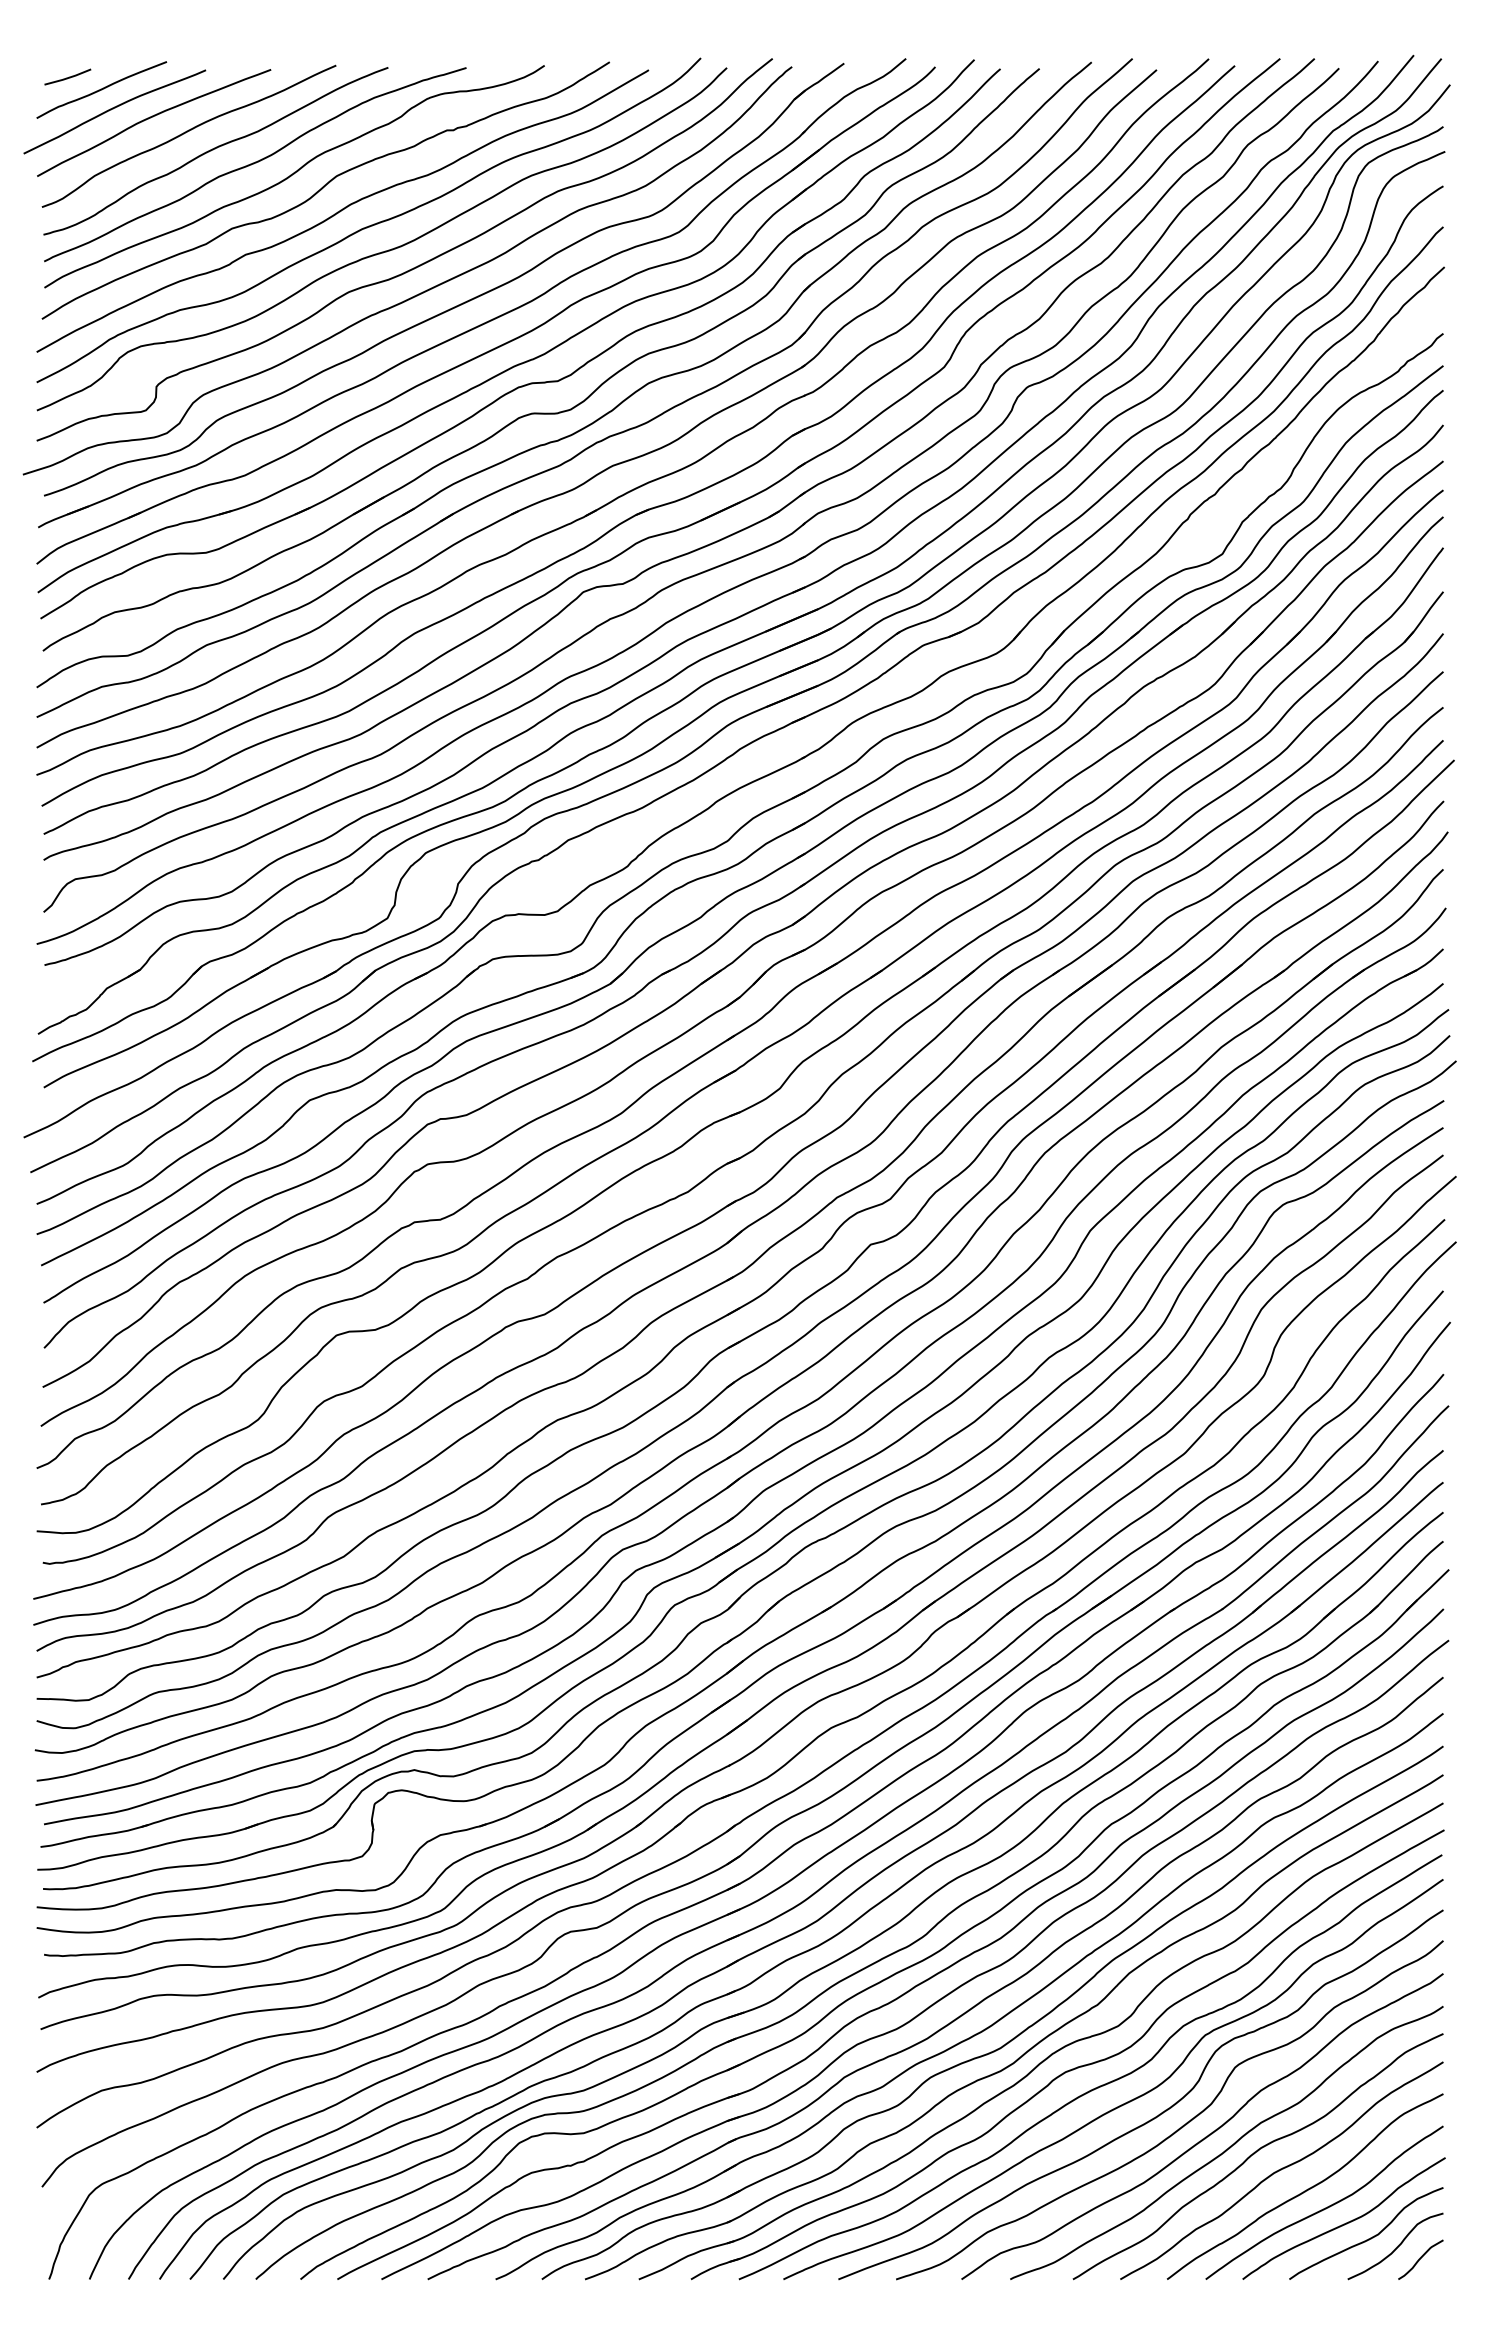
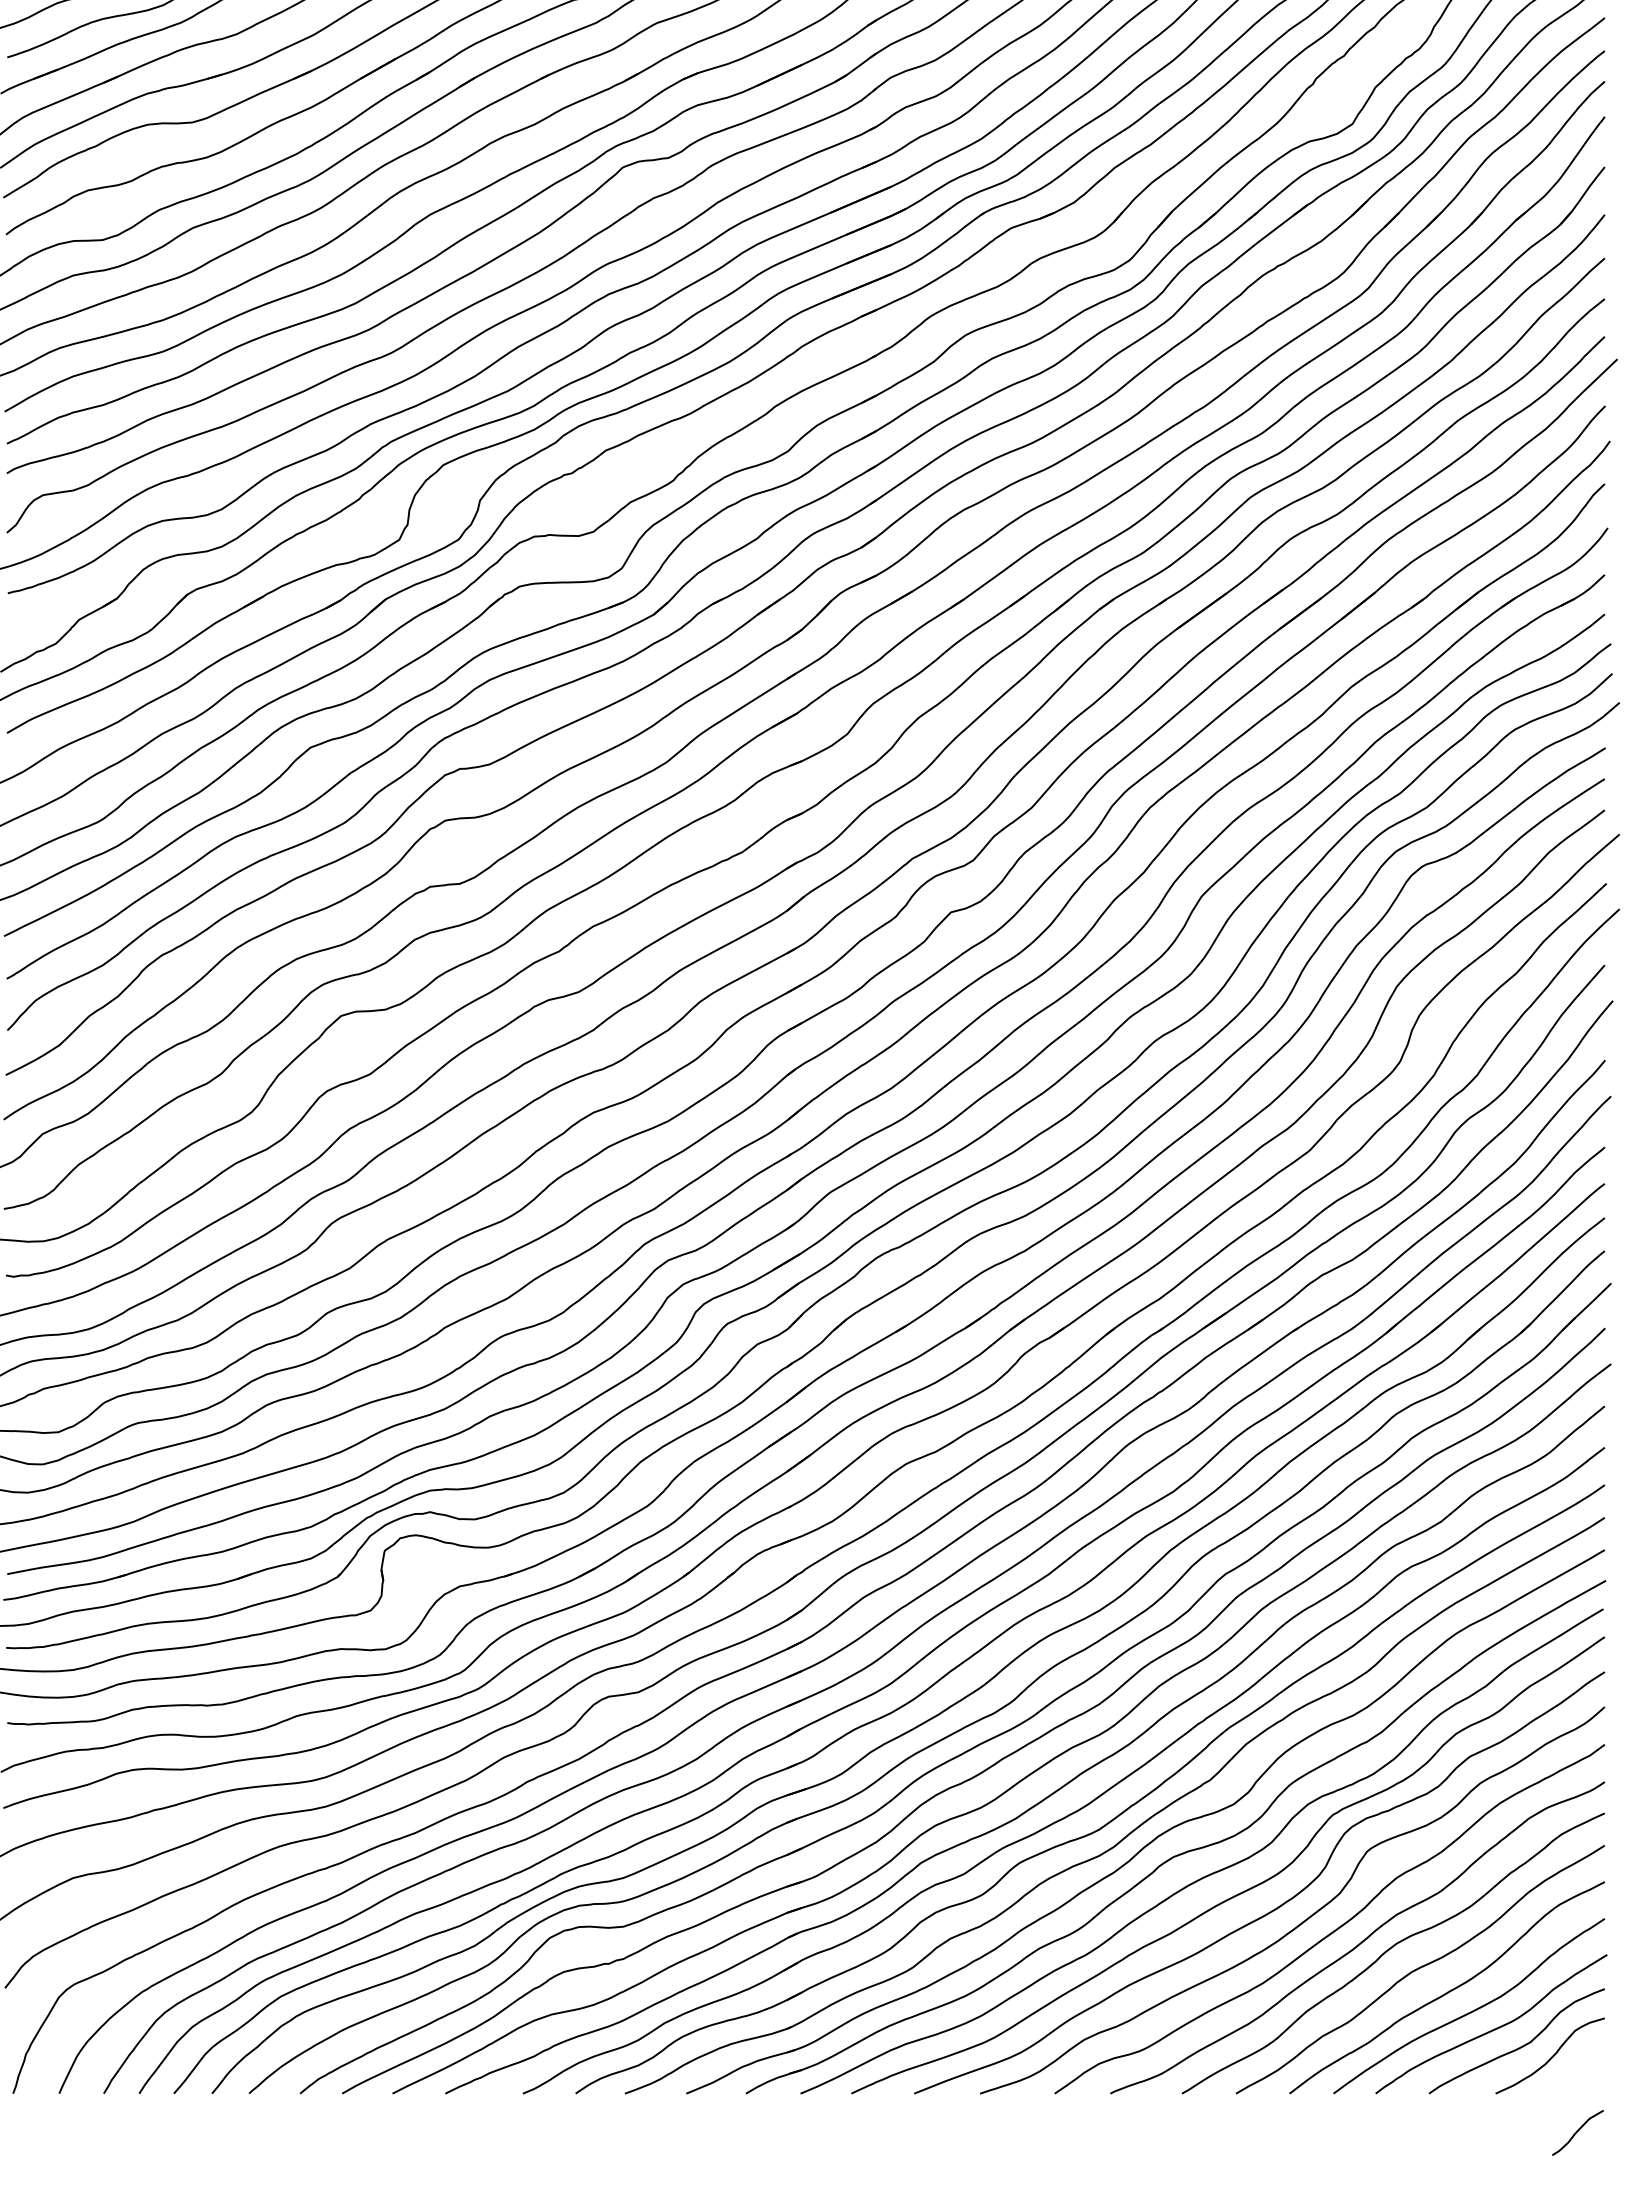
curve: (1420, 2259) -> (1577, 2132), moved

